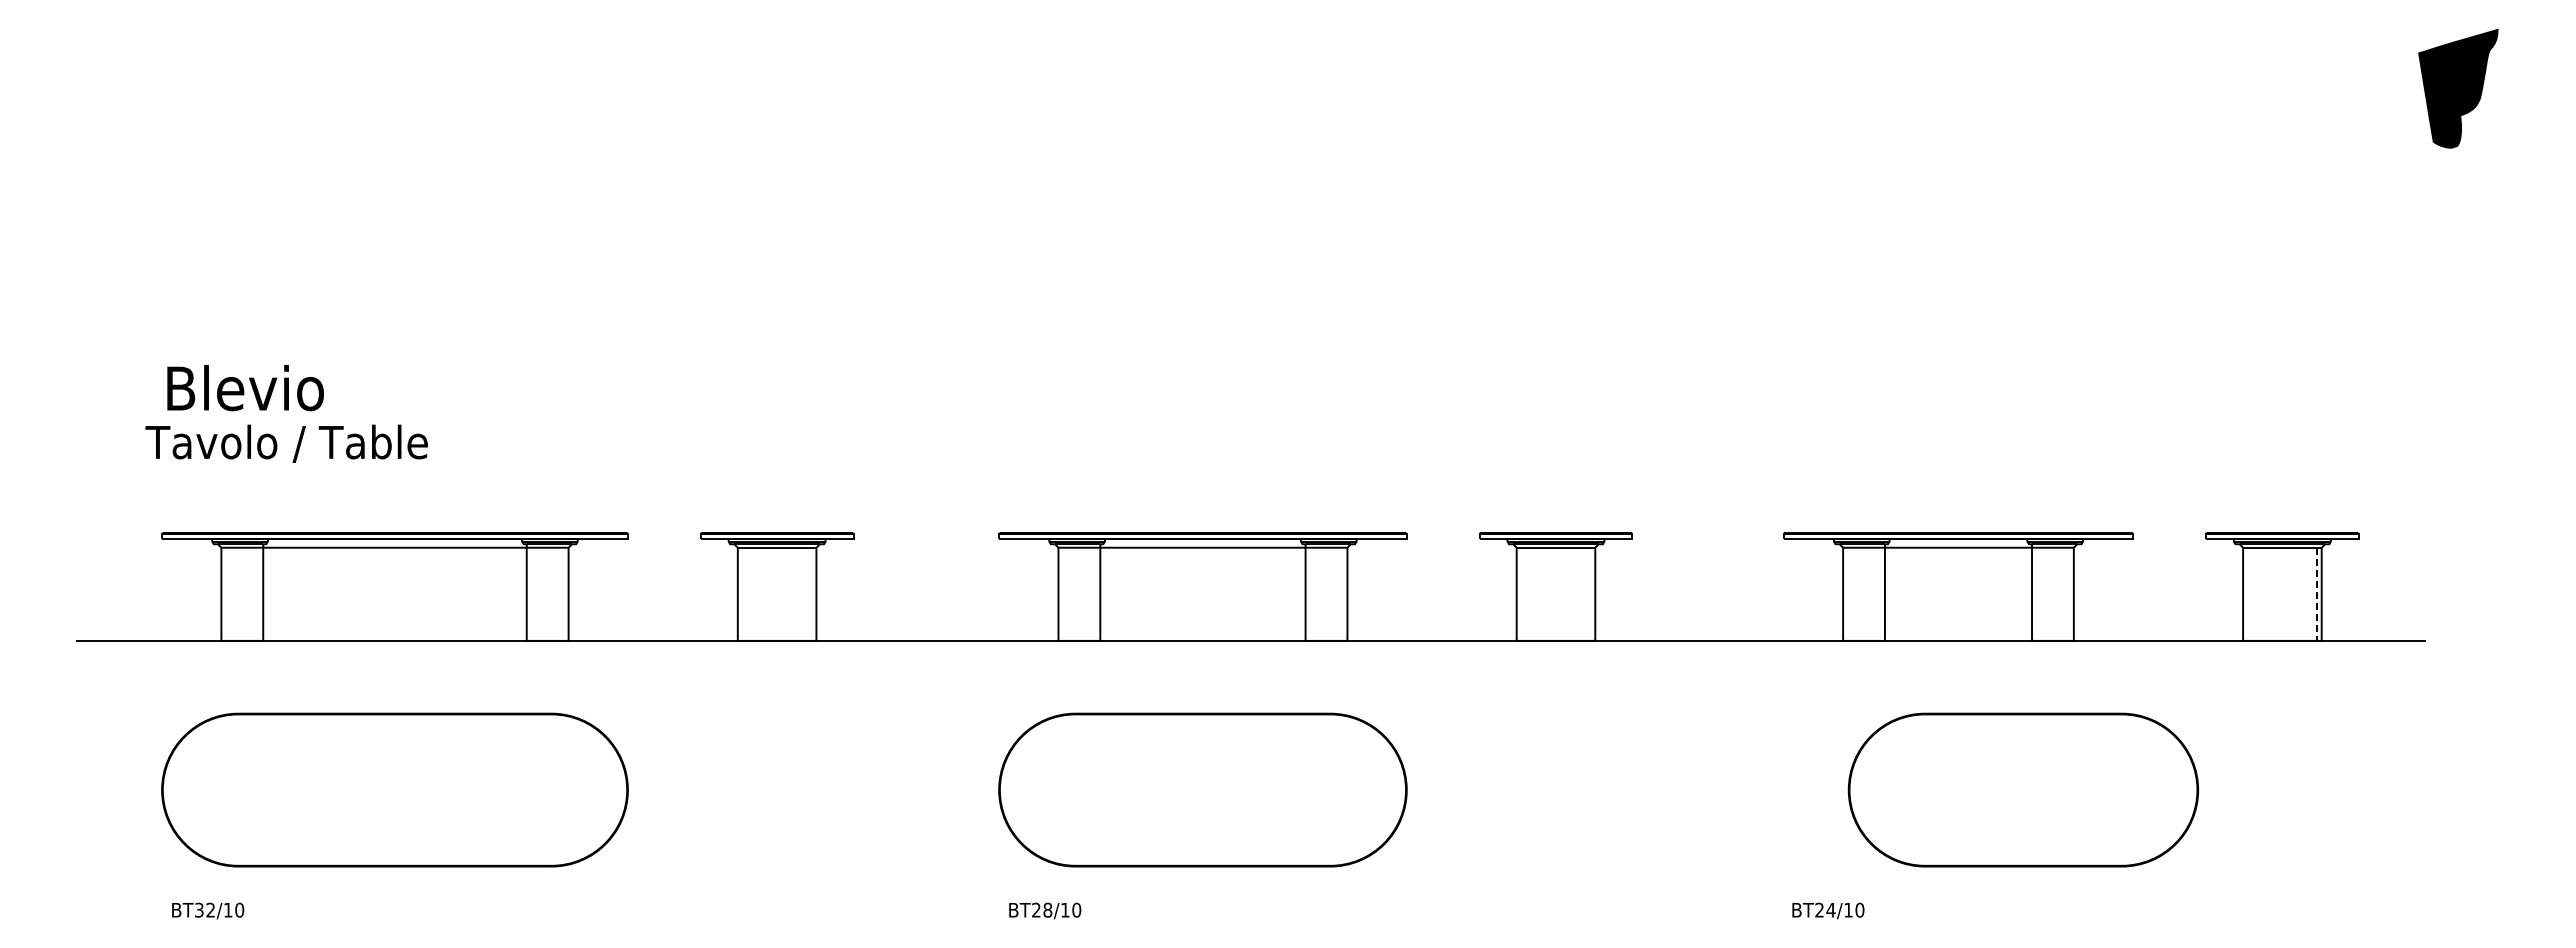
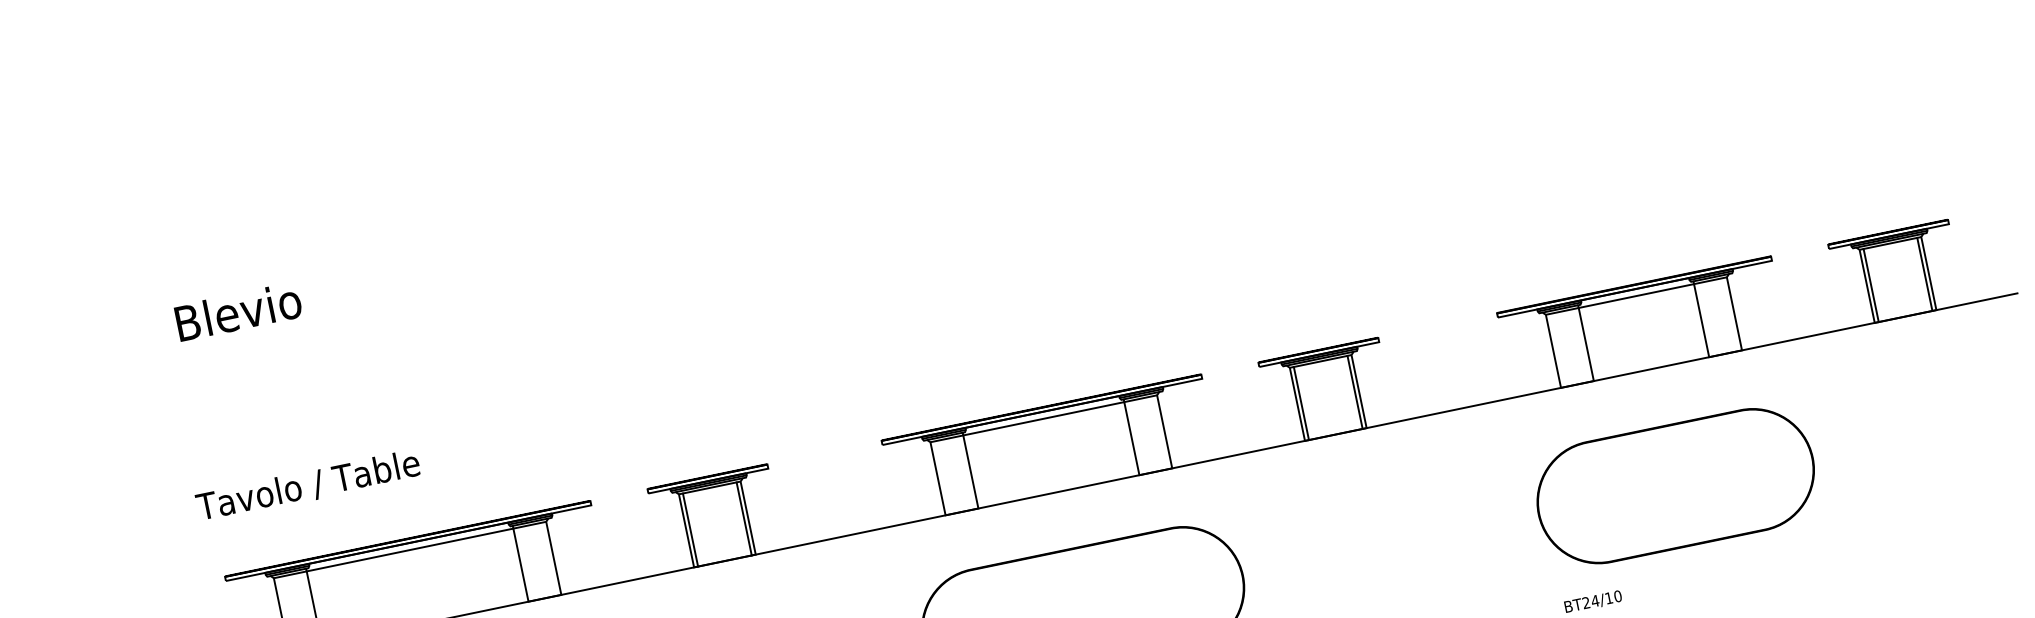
text: (245, 388) -> (238, 312), moved
line: (742, 593) -> (690, 529), added
line: (811, 593) -> (744, 518), added
line: (1521, 593) -> (1301, 402), added
line: (1590, 593) -> (1355, 391), added
line: (2248, 593) -> (1871, 284), added
line: (2316, 594) -> (1924, 274), dashed -> solid
part: (2023, 789) -> (1675, 485), moved

